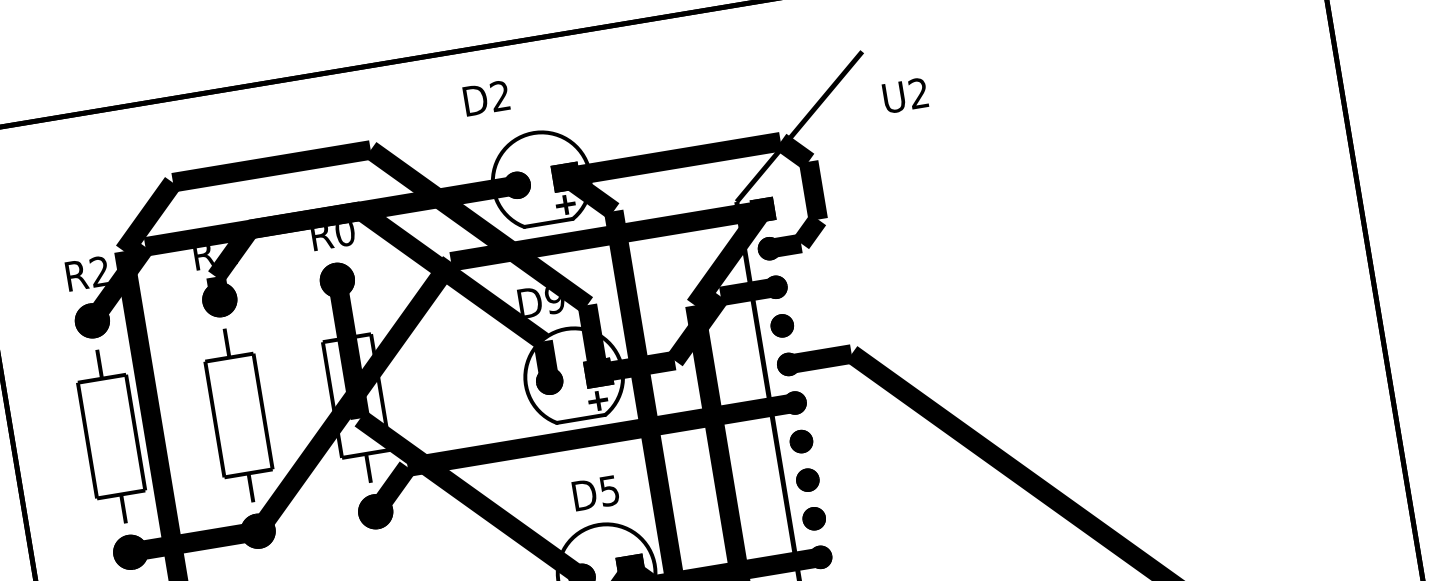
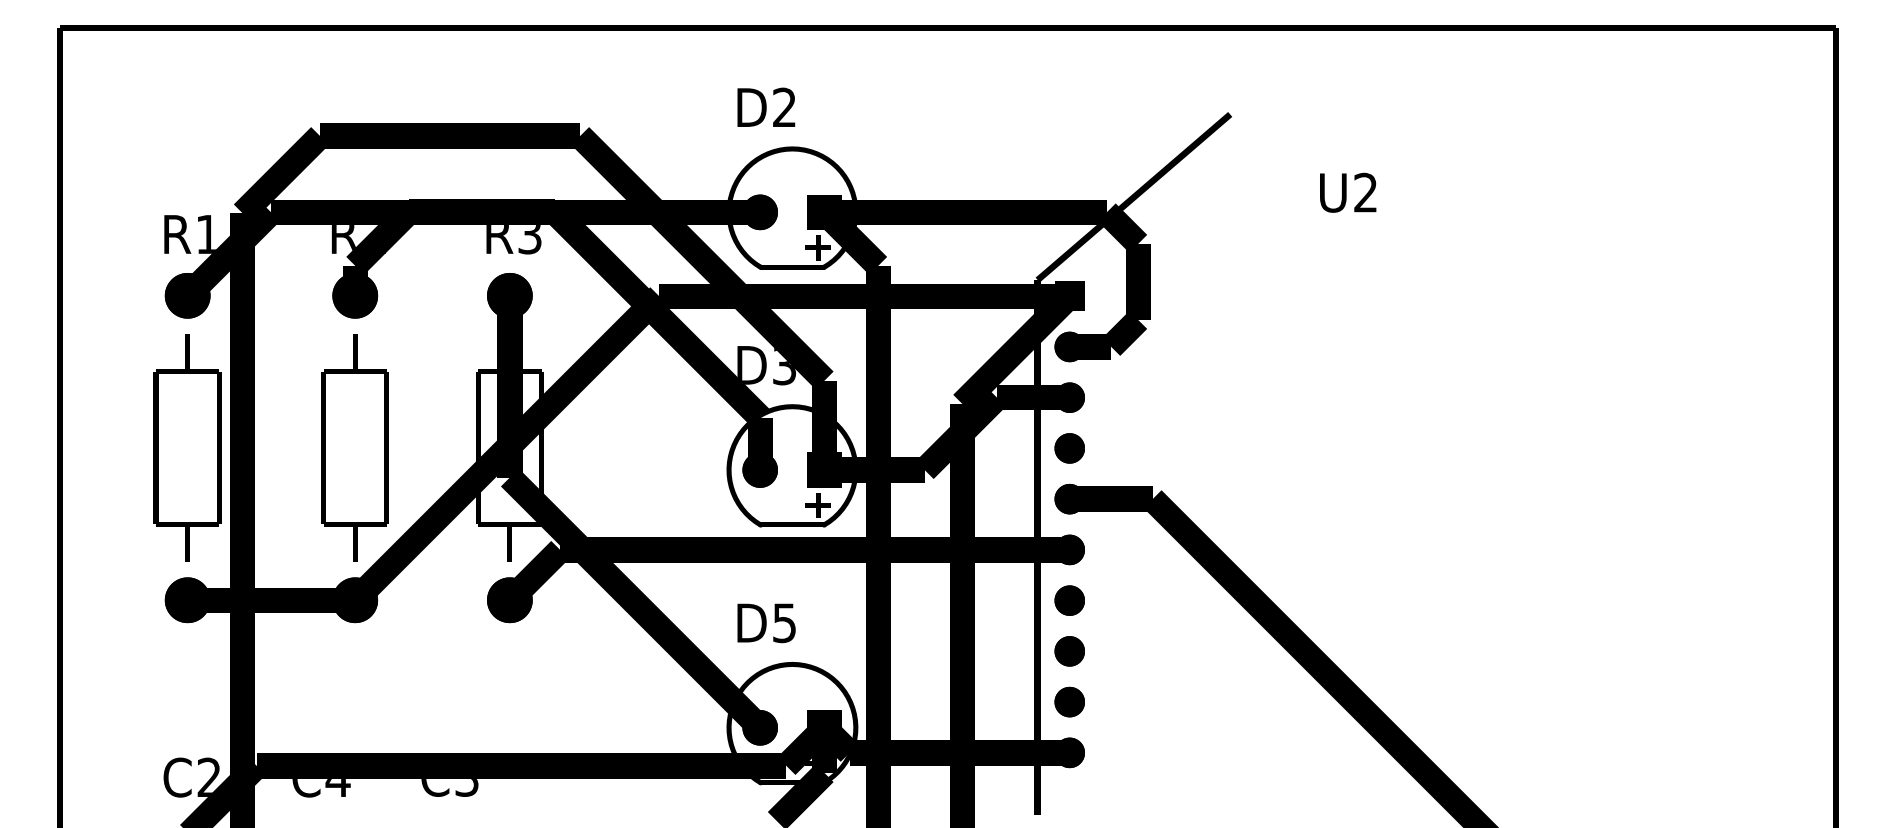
text: (905, 95) -> (1348, 192), moved
text: (486, 97) -> (766, 106), moved
text: (345, 234) -> (530, 239), R0 -> R3
text: (99, 270) -> (207, 233), R2 -> R1
text: (555, 299) -> (784, 366), D9 -> D3
text: (595, 493) -> (766, 623), moved

